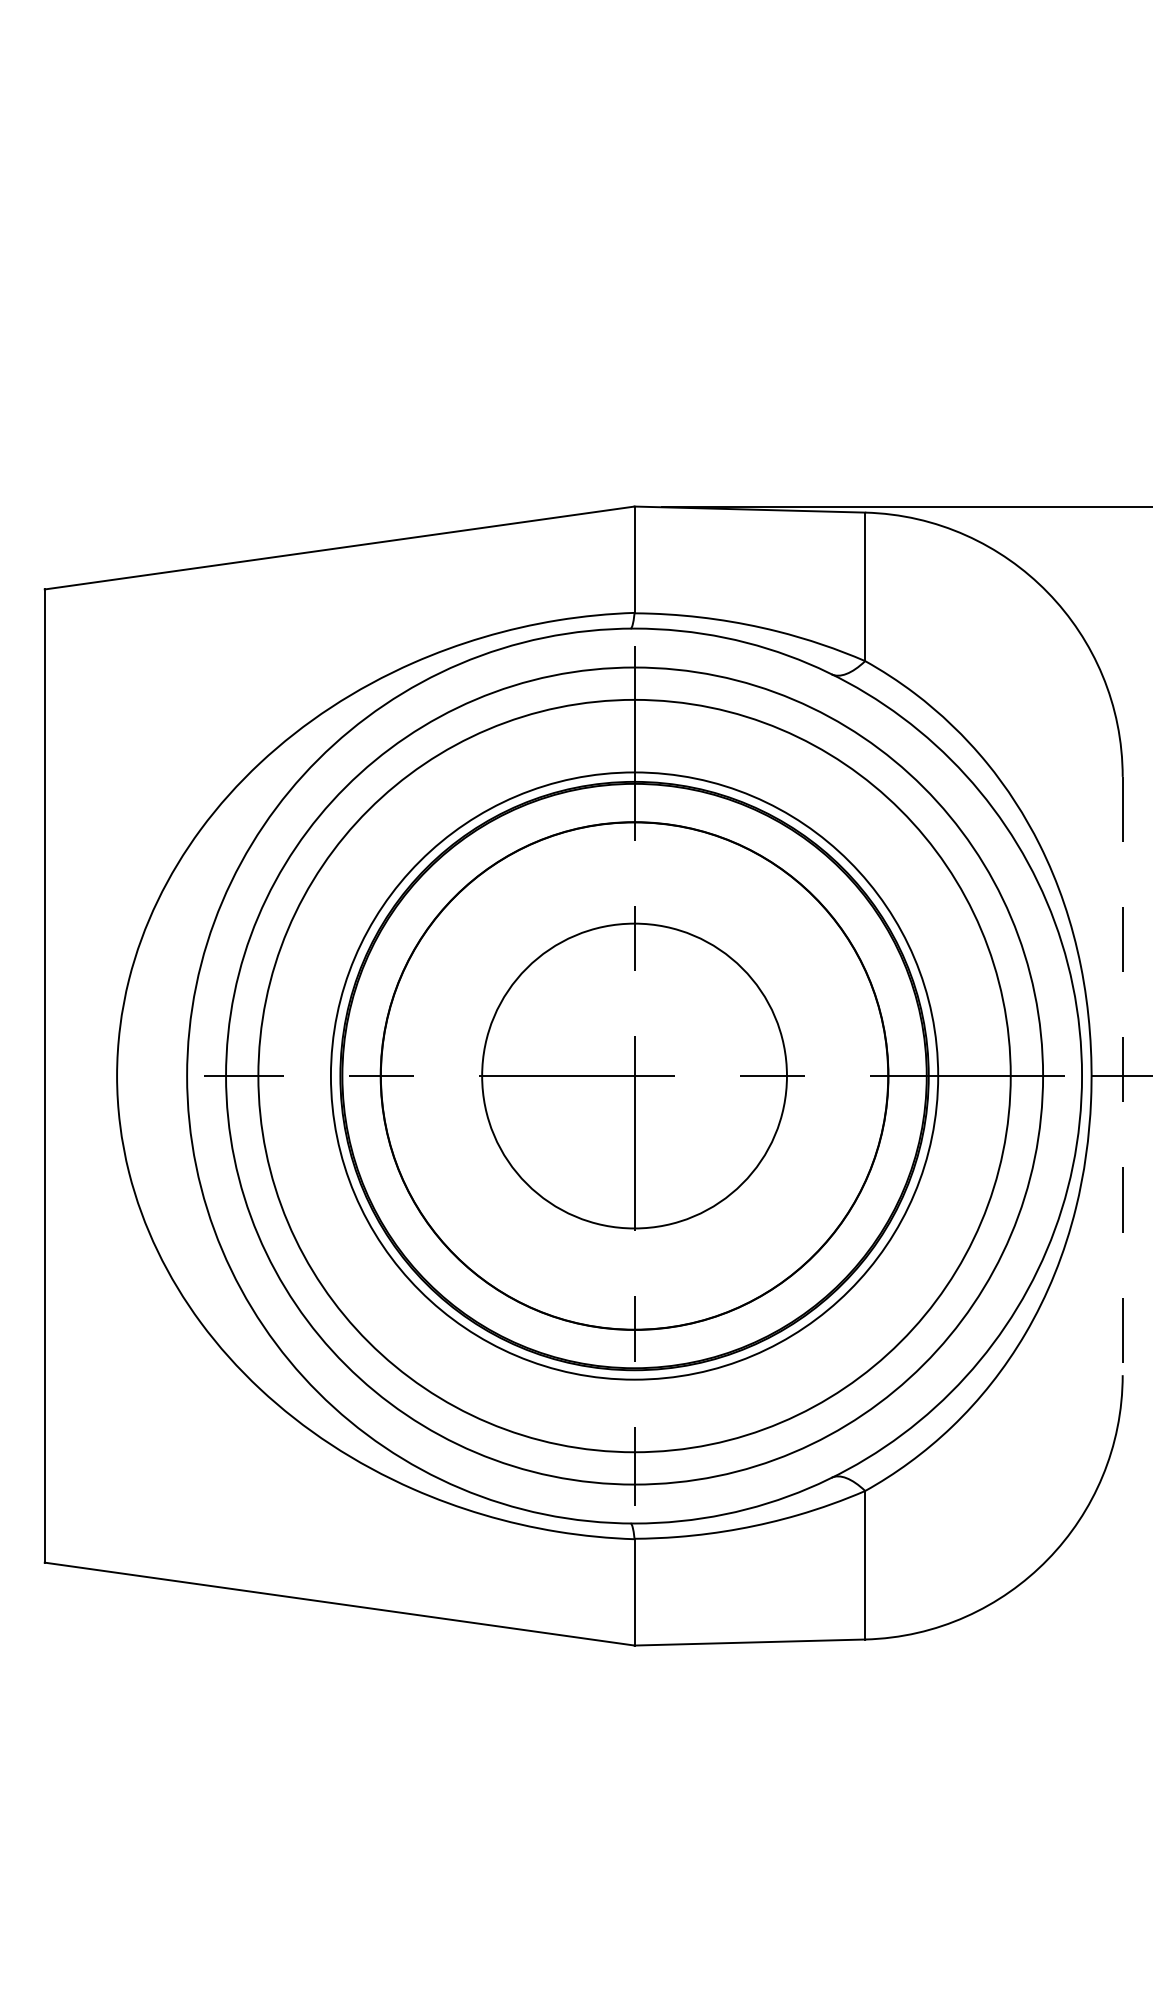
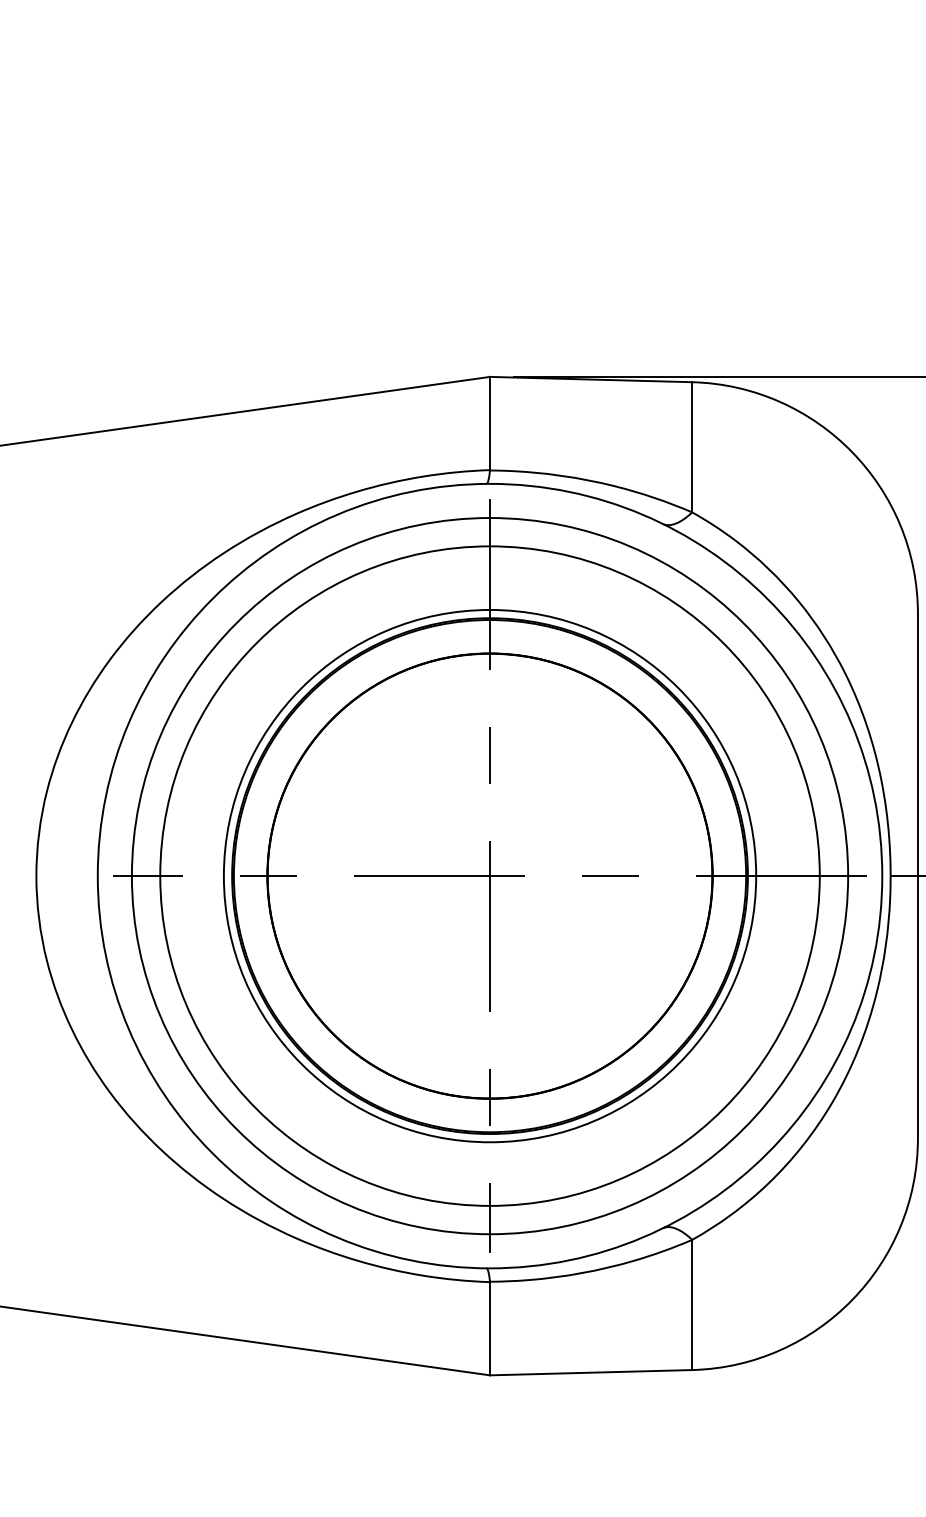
circle: (634, 1076) -> (489, 876), size x1.67
line: (1122, 1076) -> (917, 876), dashed -> solid

